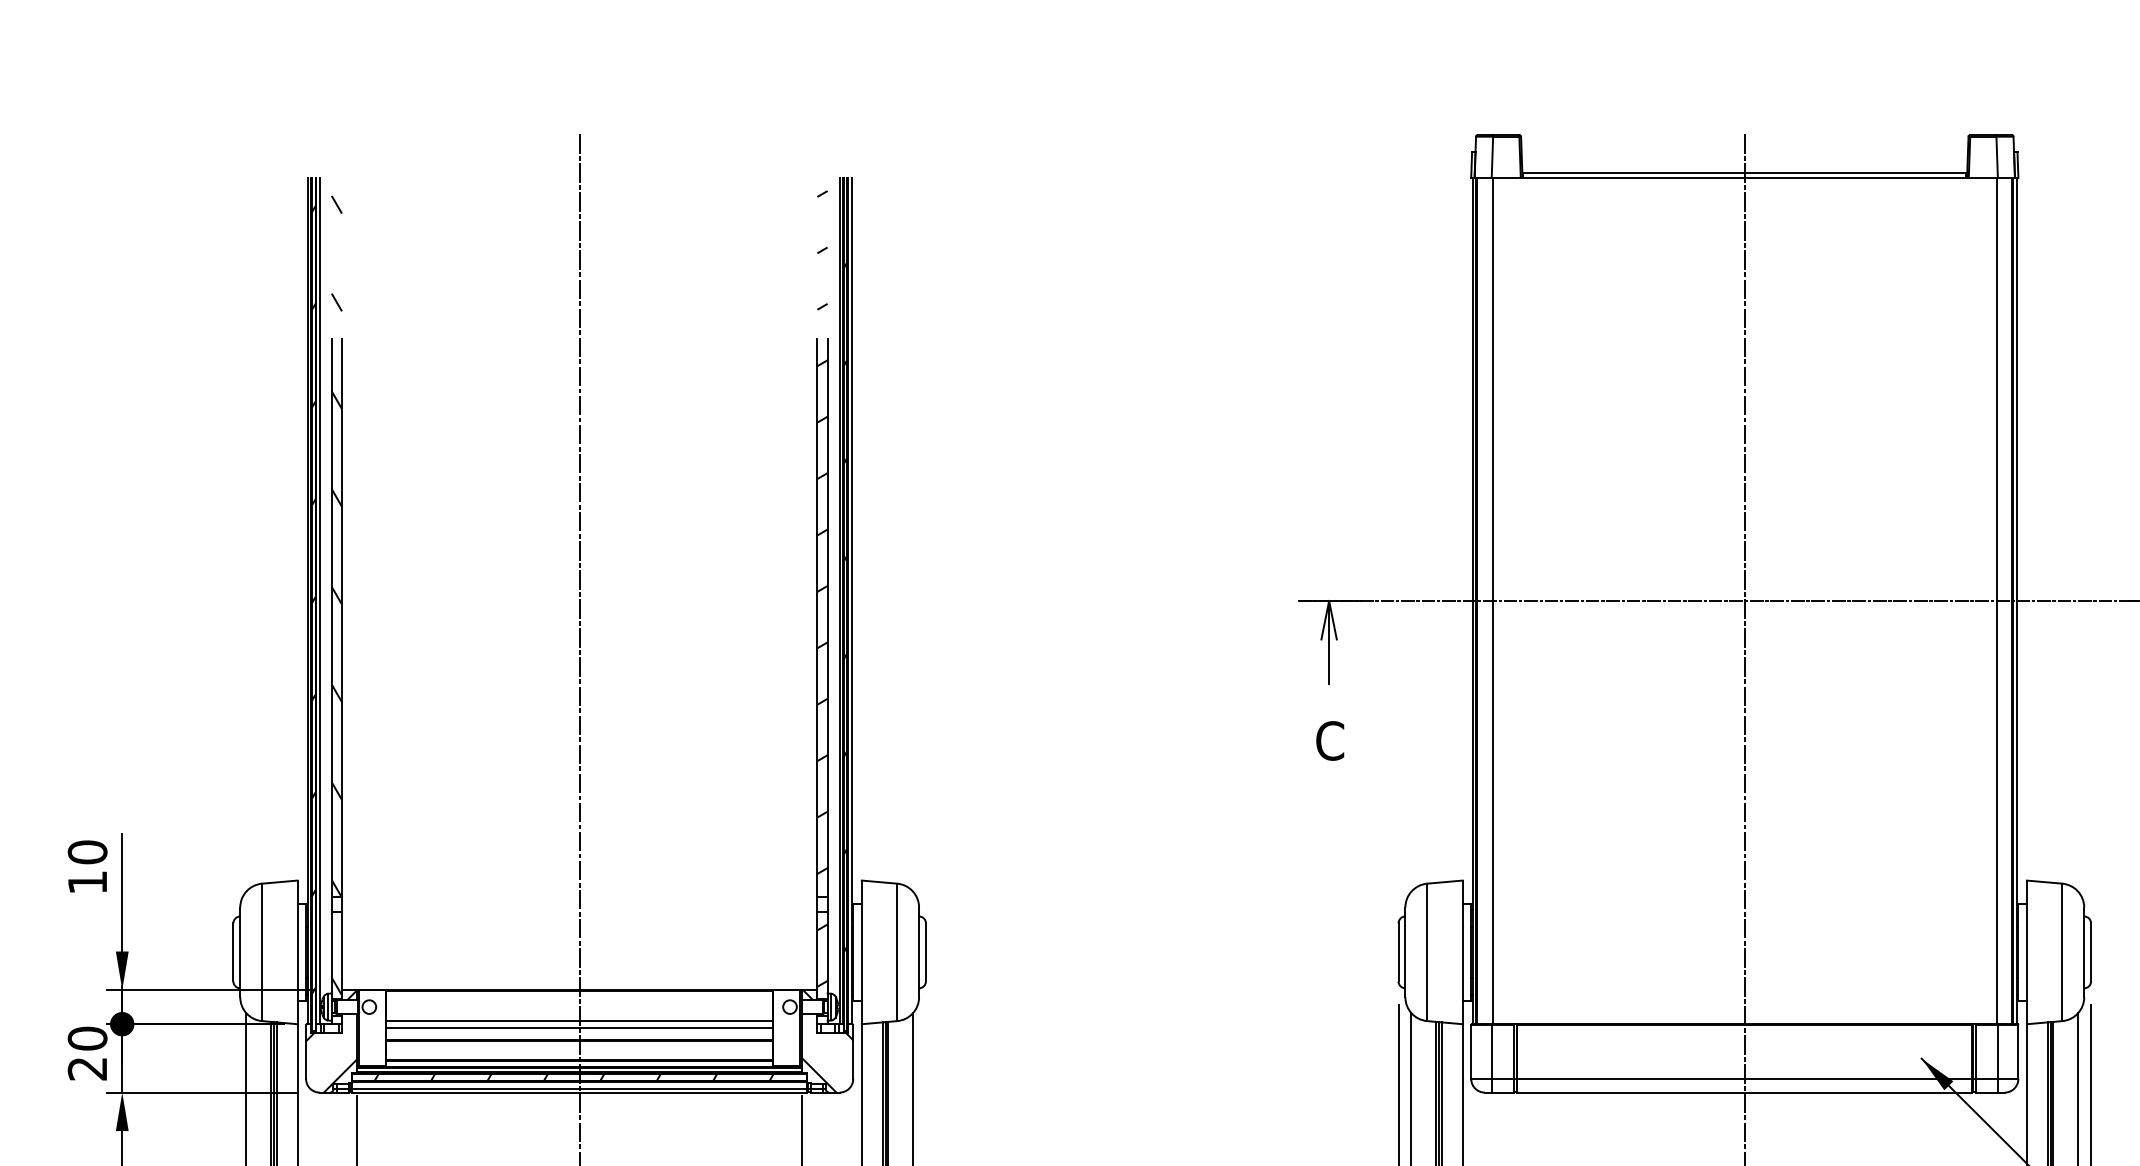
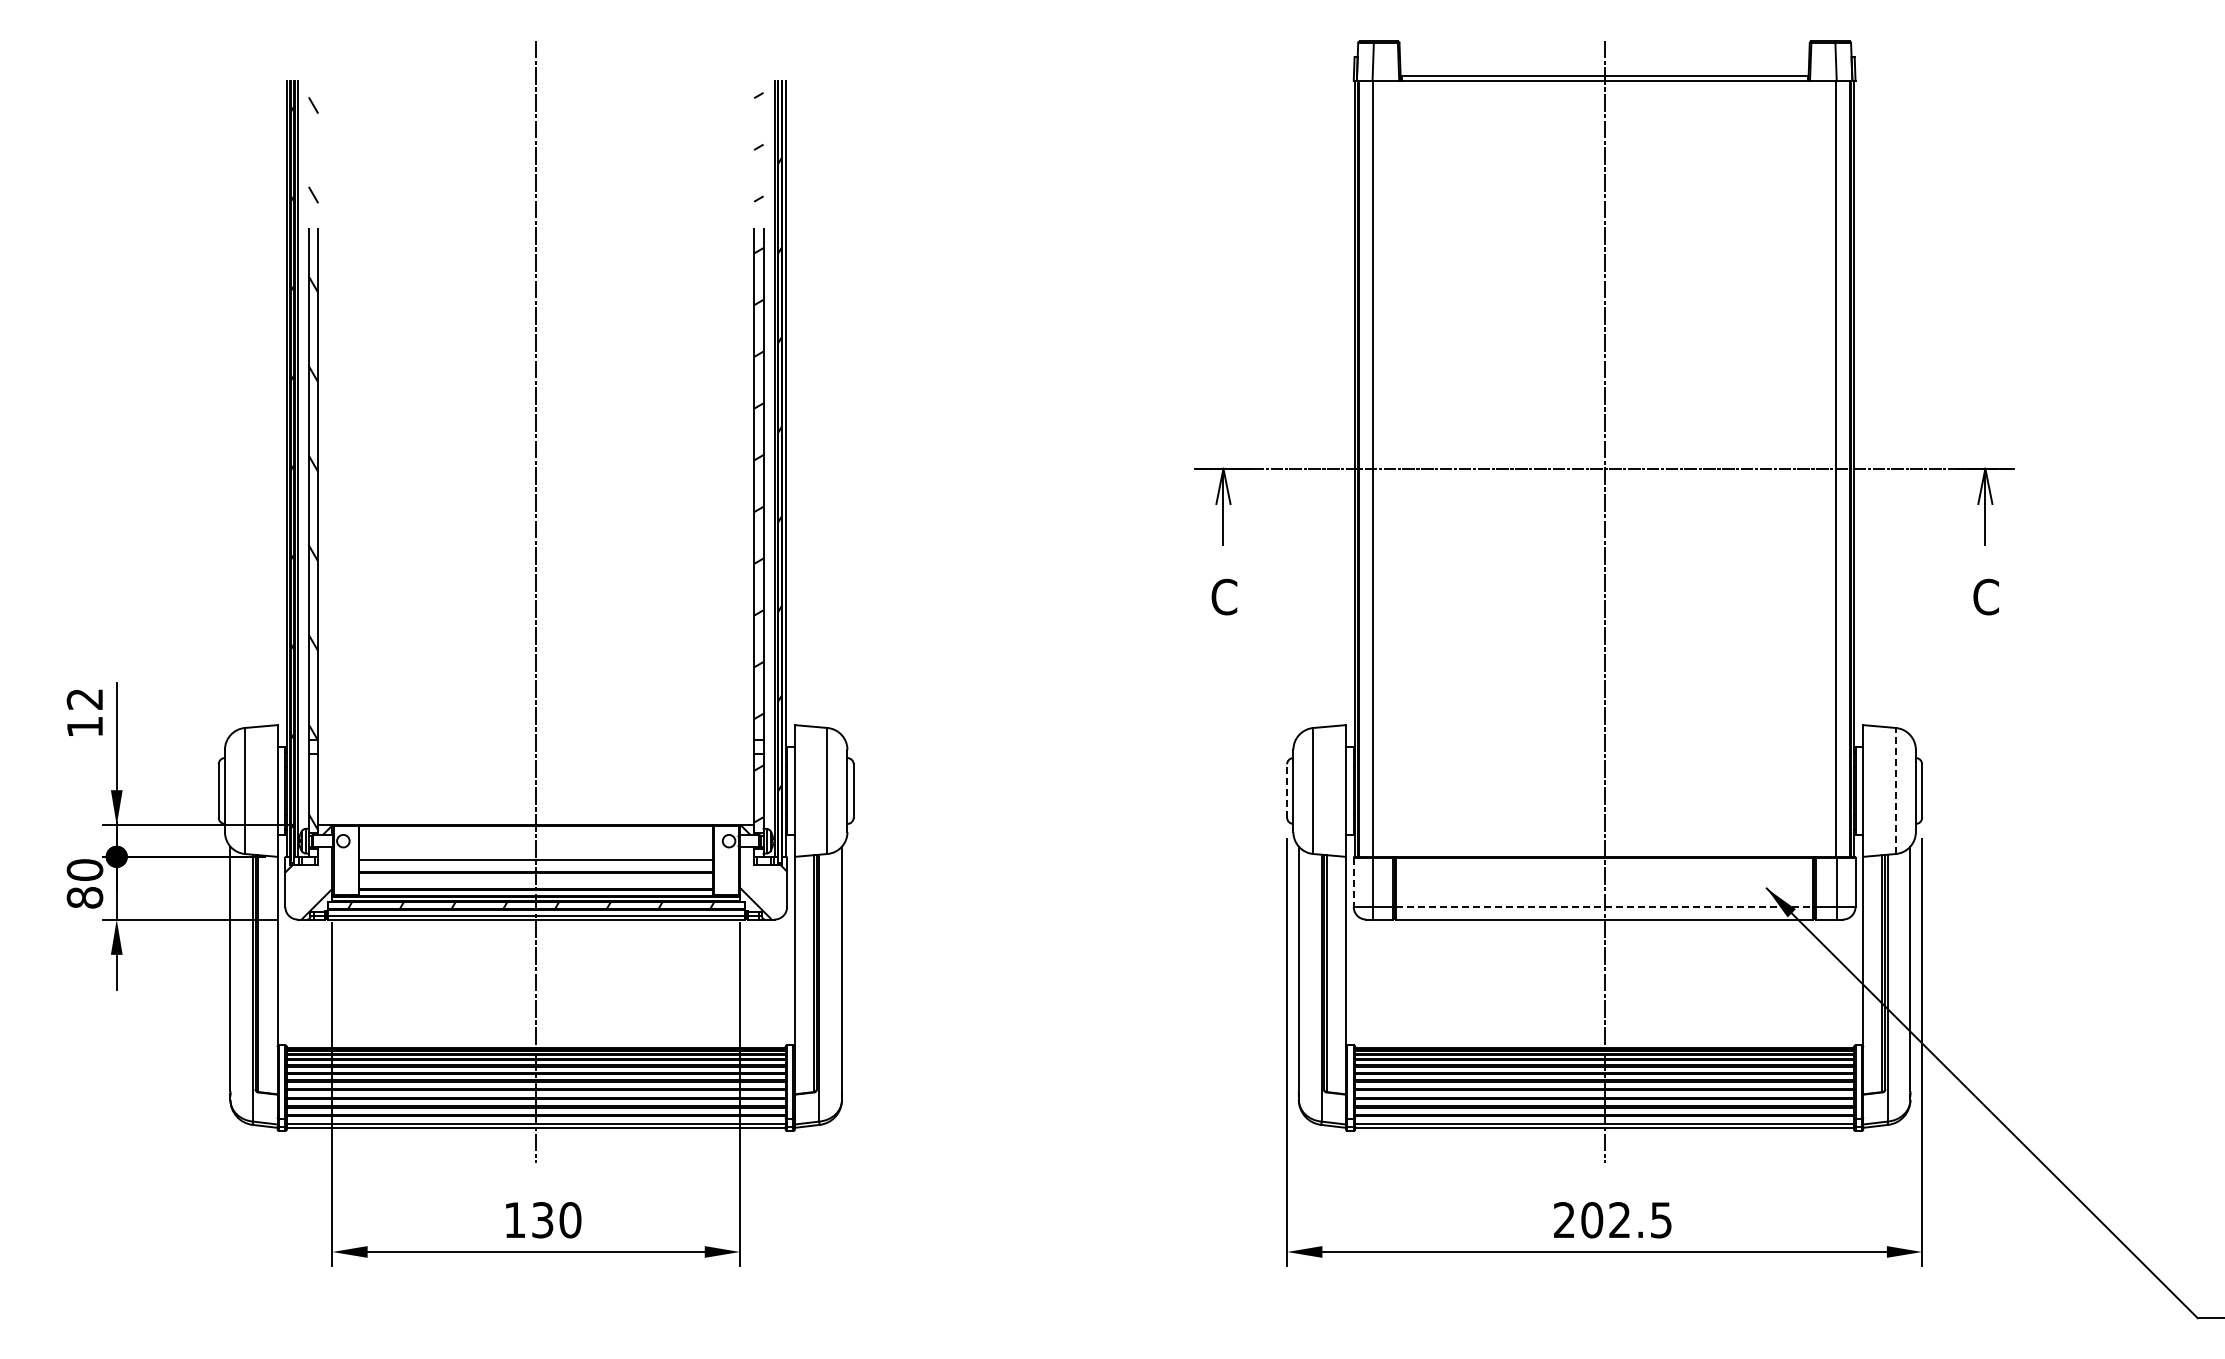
text: (87, 852) -> (84, 699), 10 -> 12
line: (2061, 951) -> (1895, 790), solid -> dashed
line: (1398, 952) -> (1287, 791), solid -> dashed
line: (579, 1020) -> (536, 853), removed
line: (1470, 1052) -> (1353, 882), solid -> dashed
text: (87, 1068) -> (84, 897), 20 -> 80
line: (1744, 1079) -> (1604, 907), solid -> dashed

